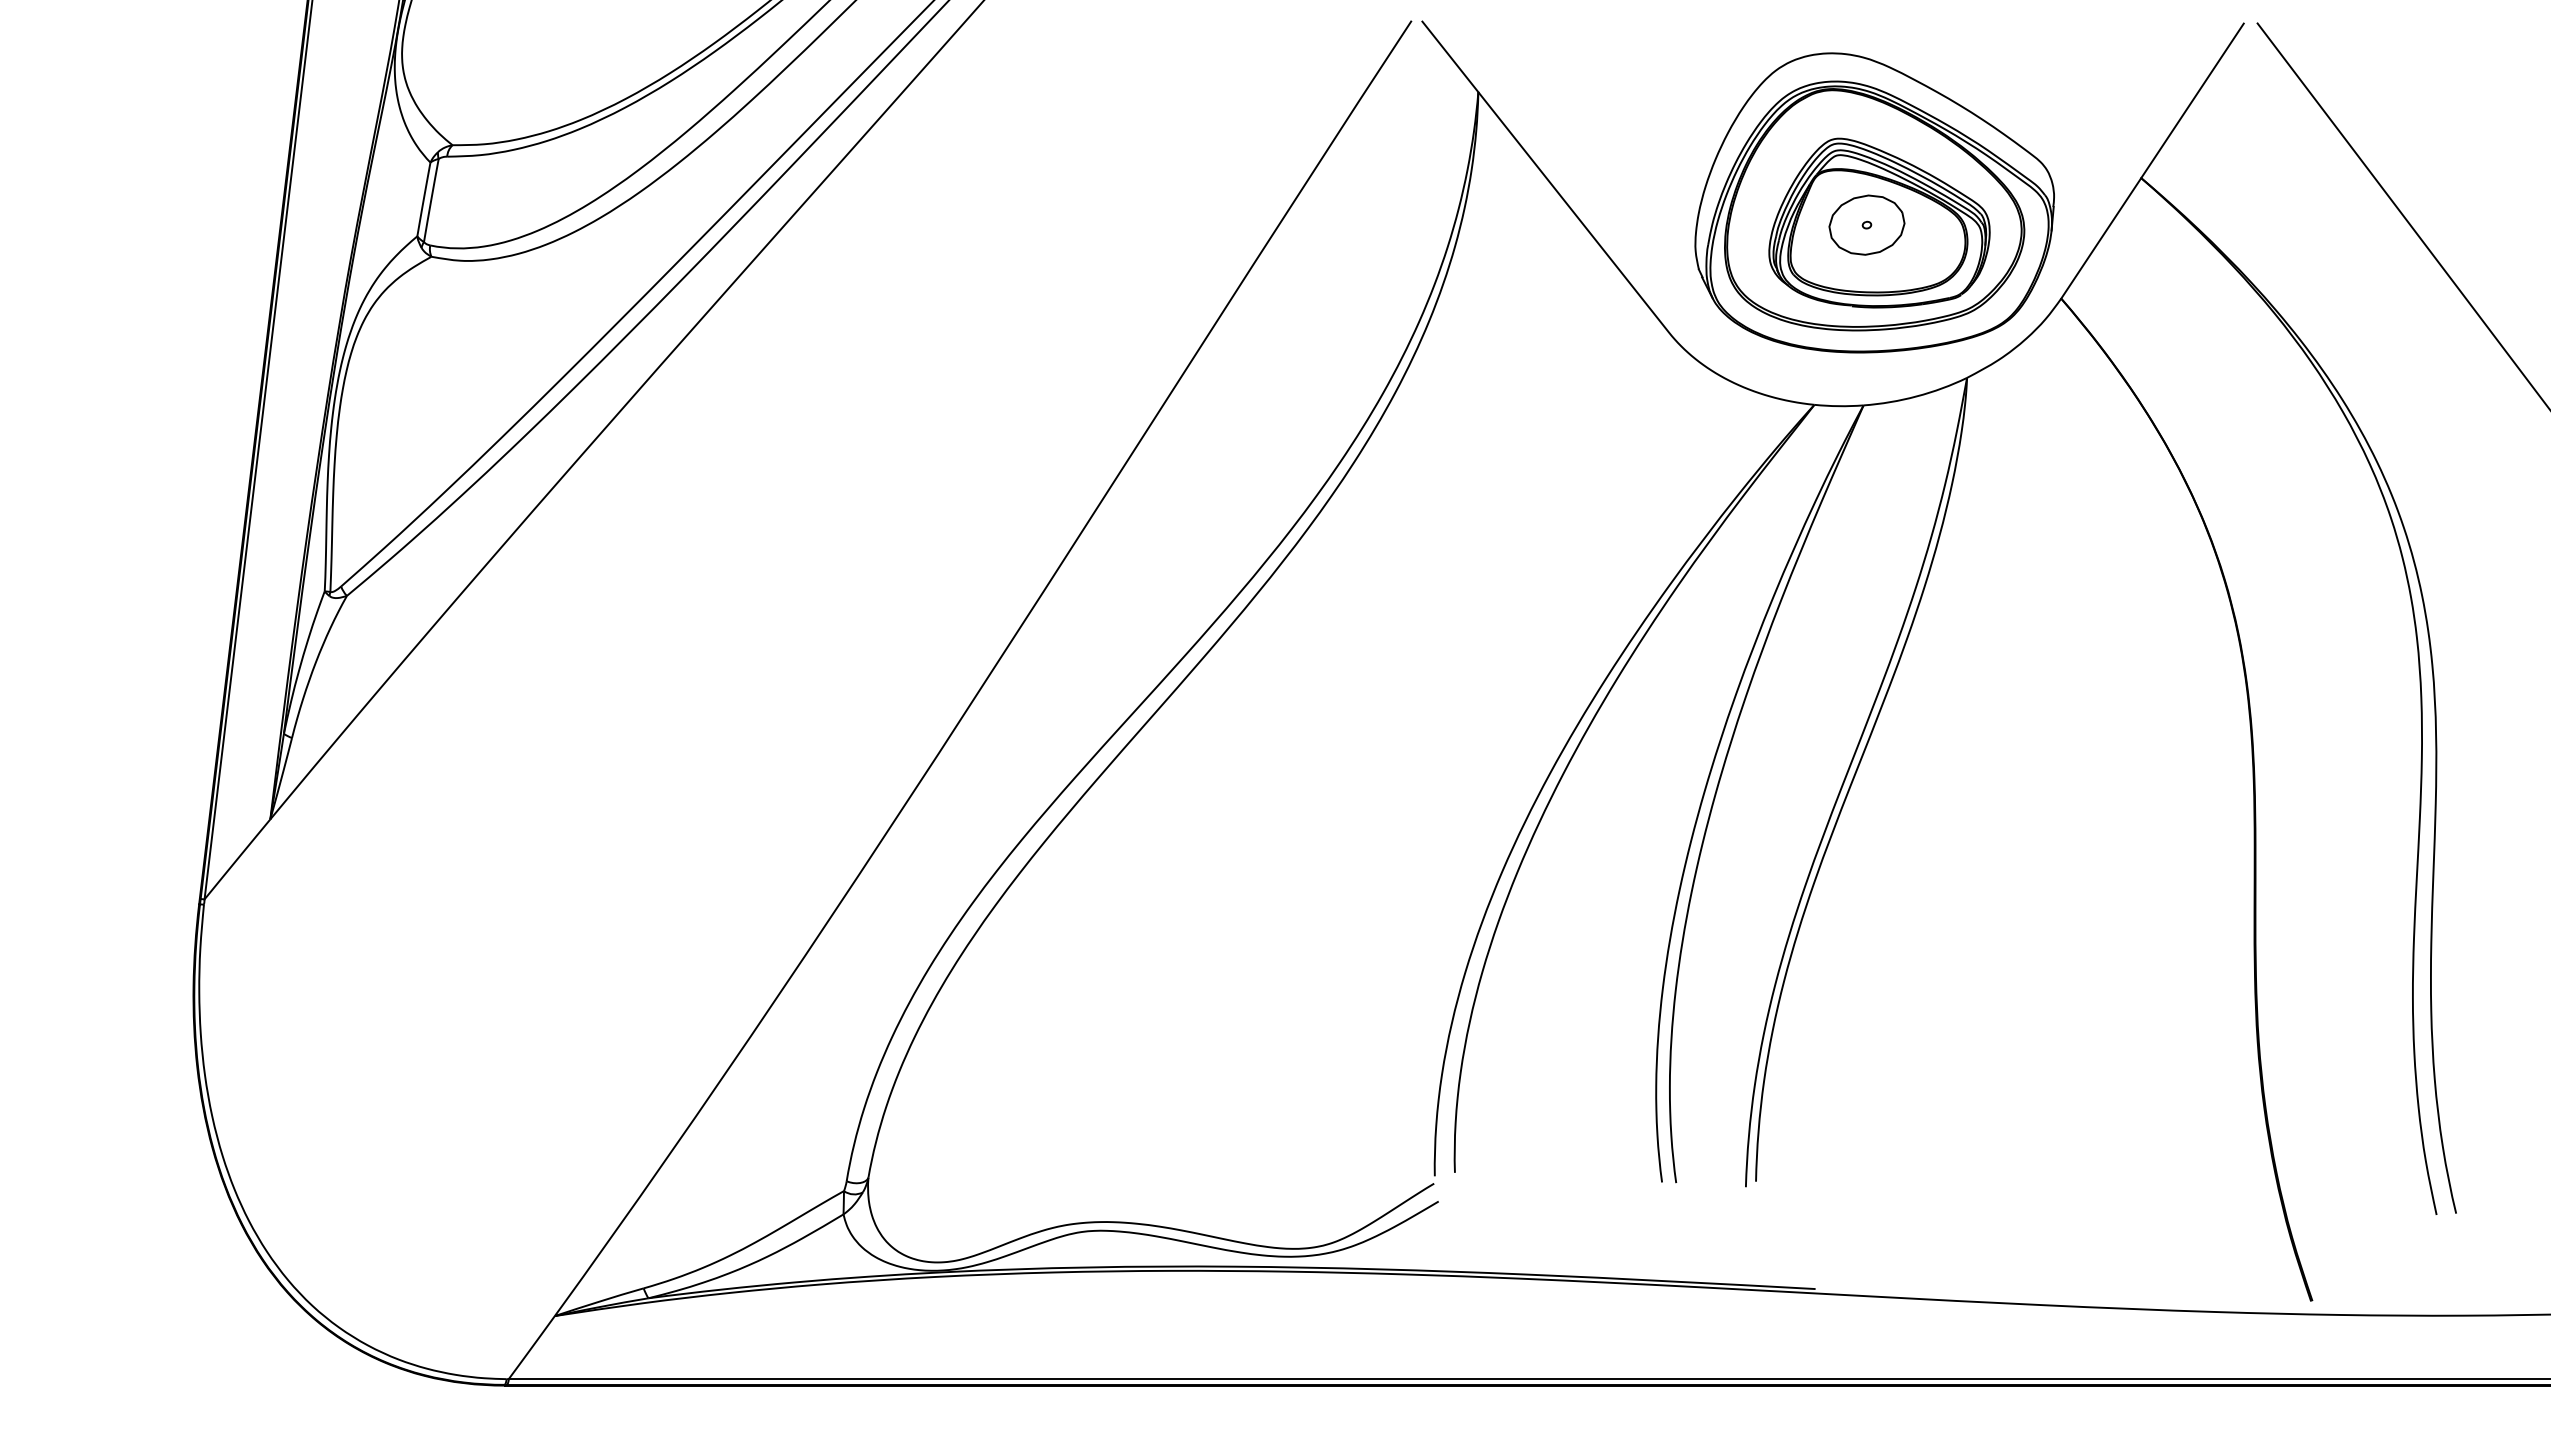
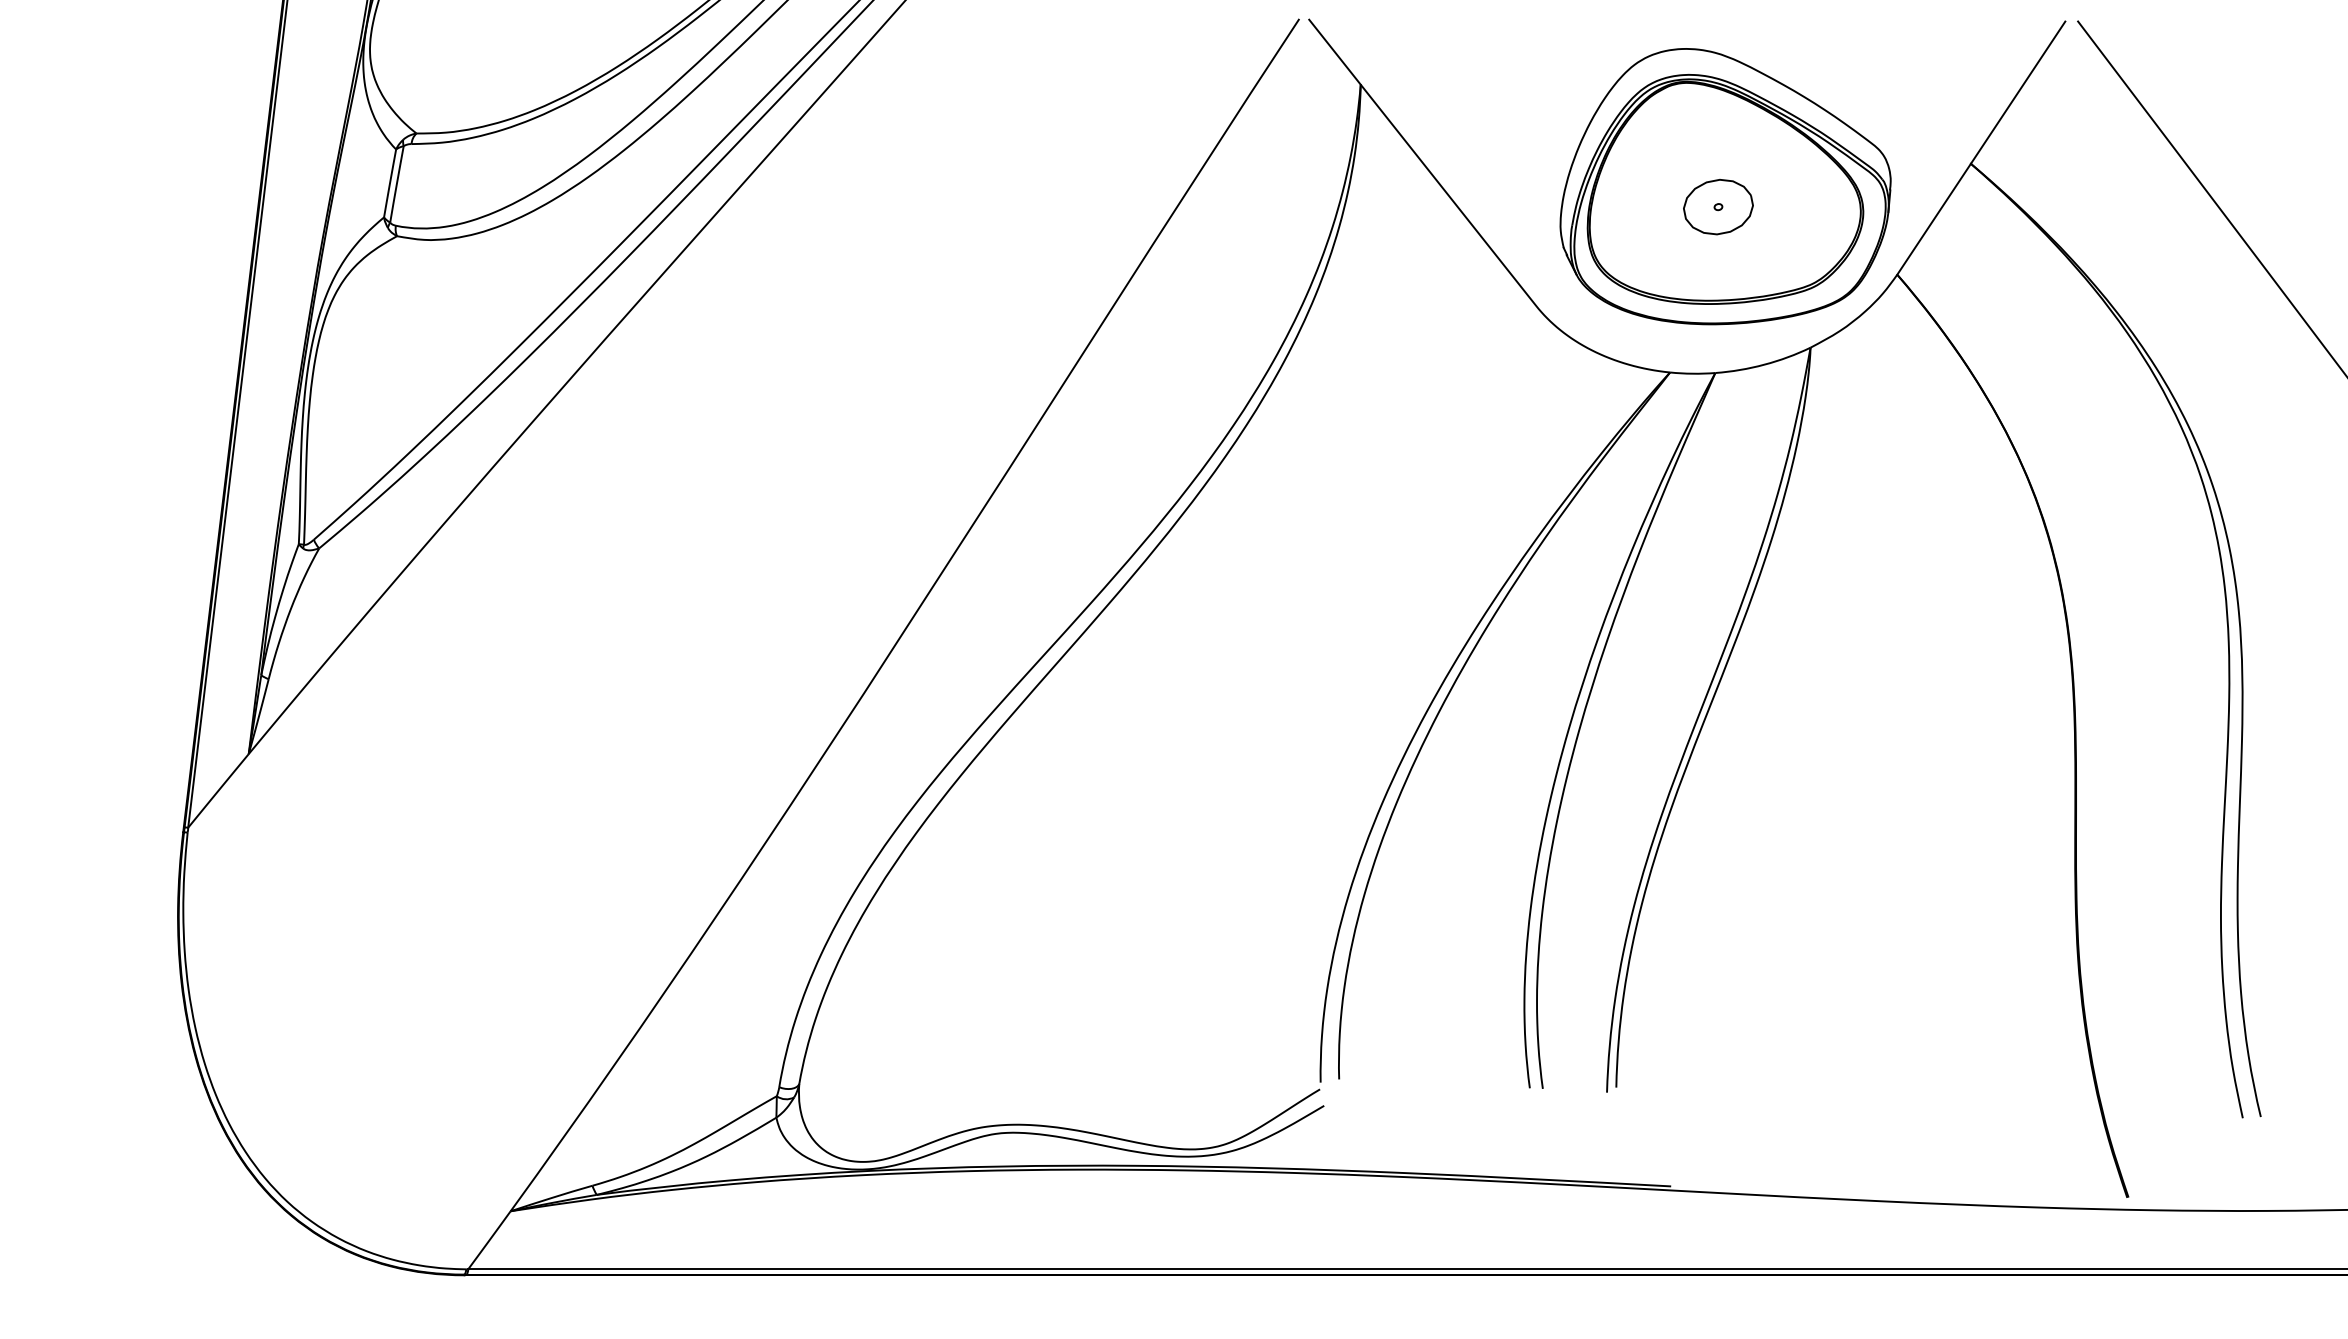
part: (1879, 222) -> (1729, 204), removed

